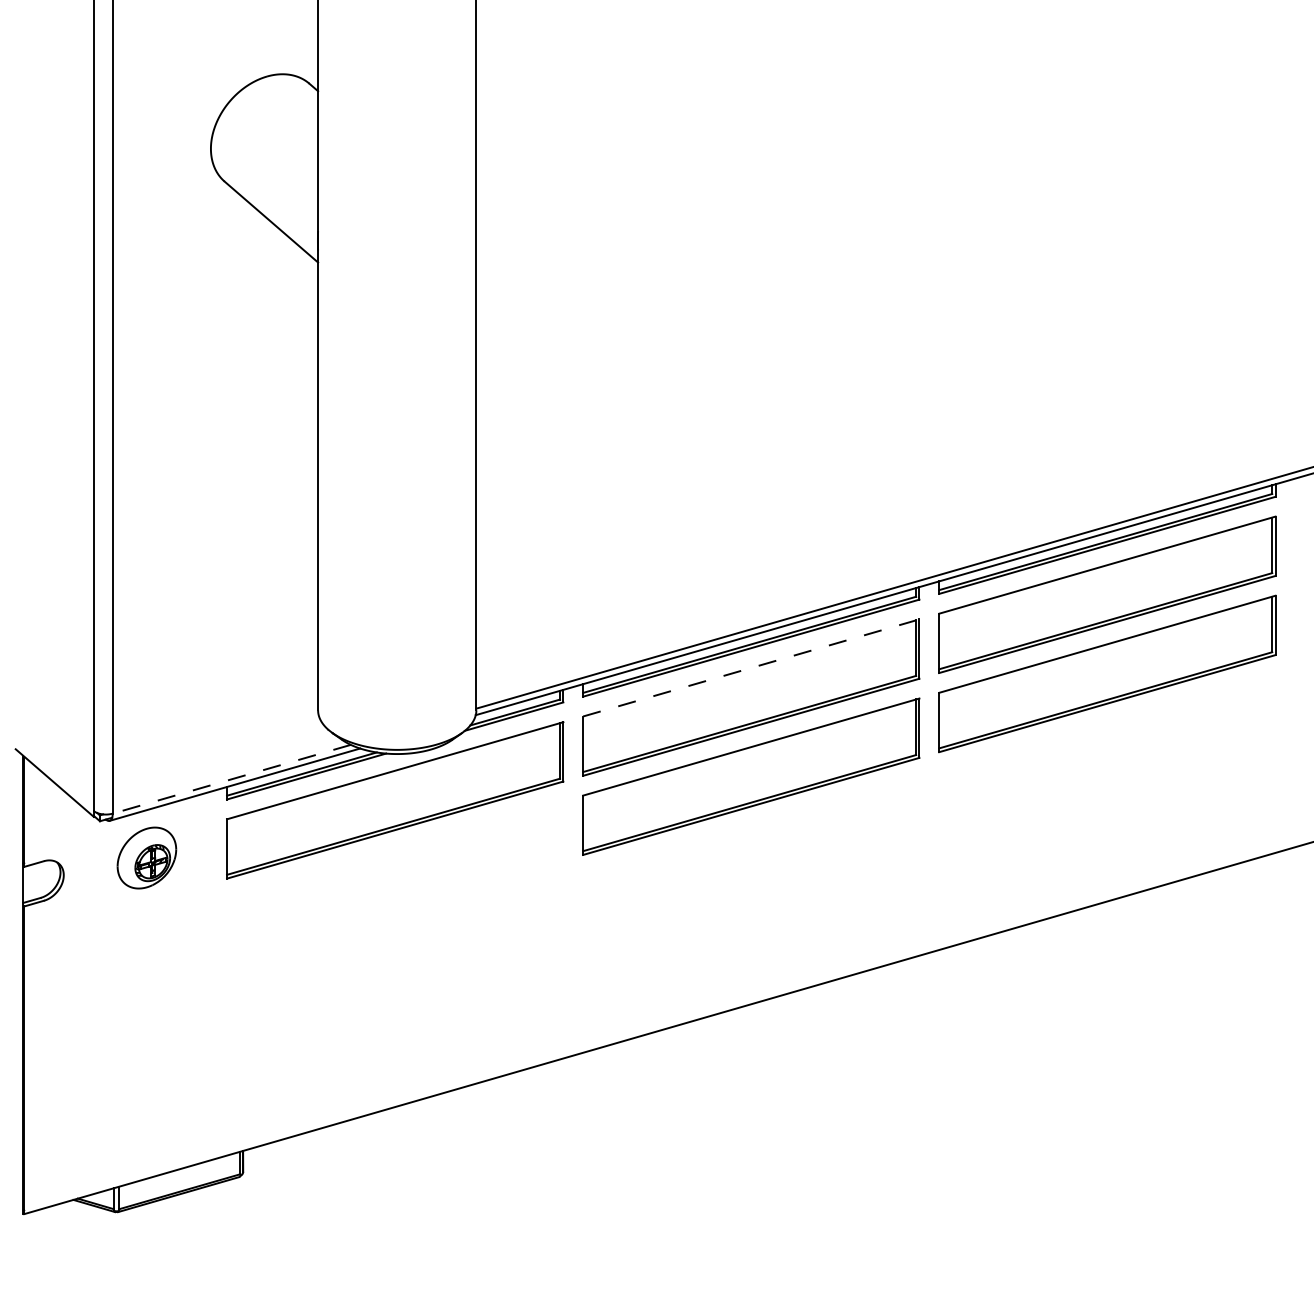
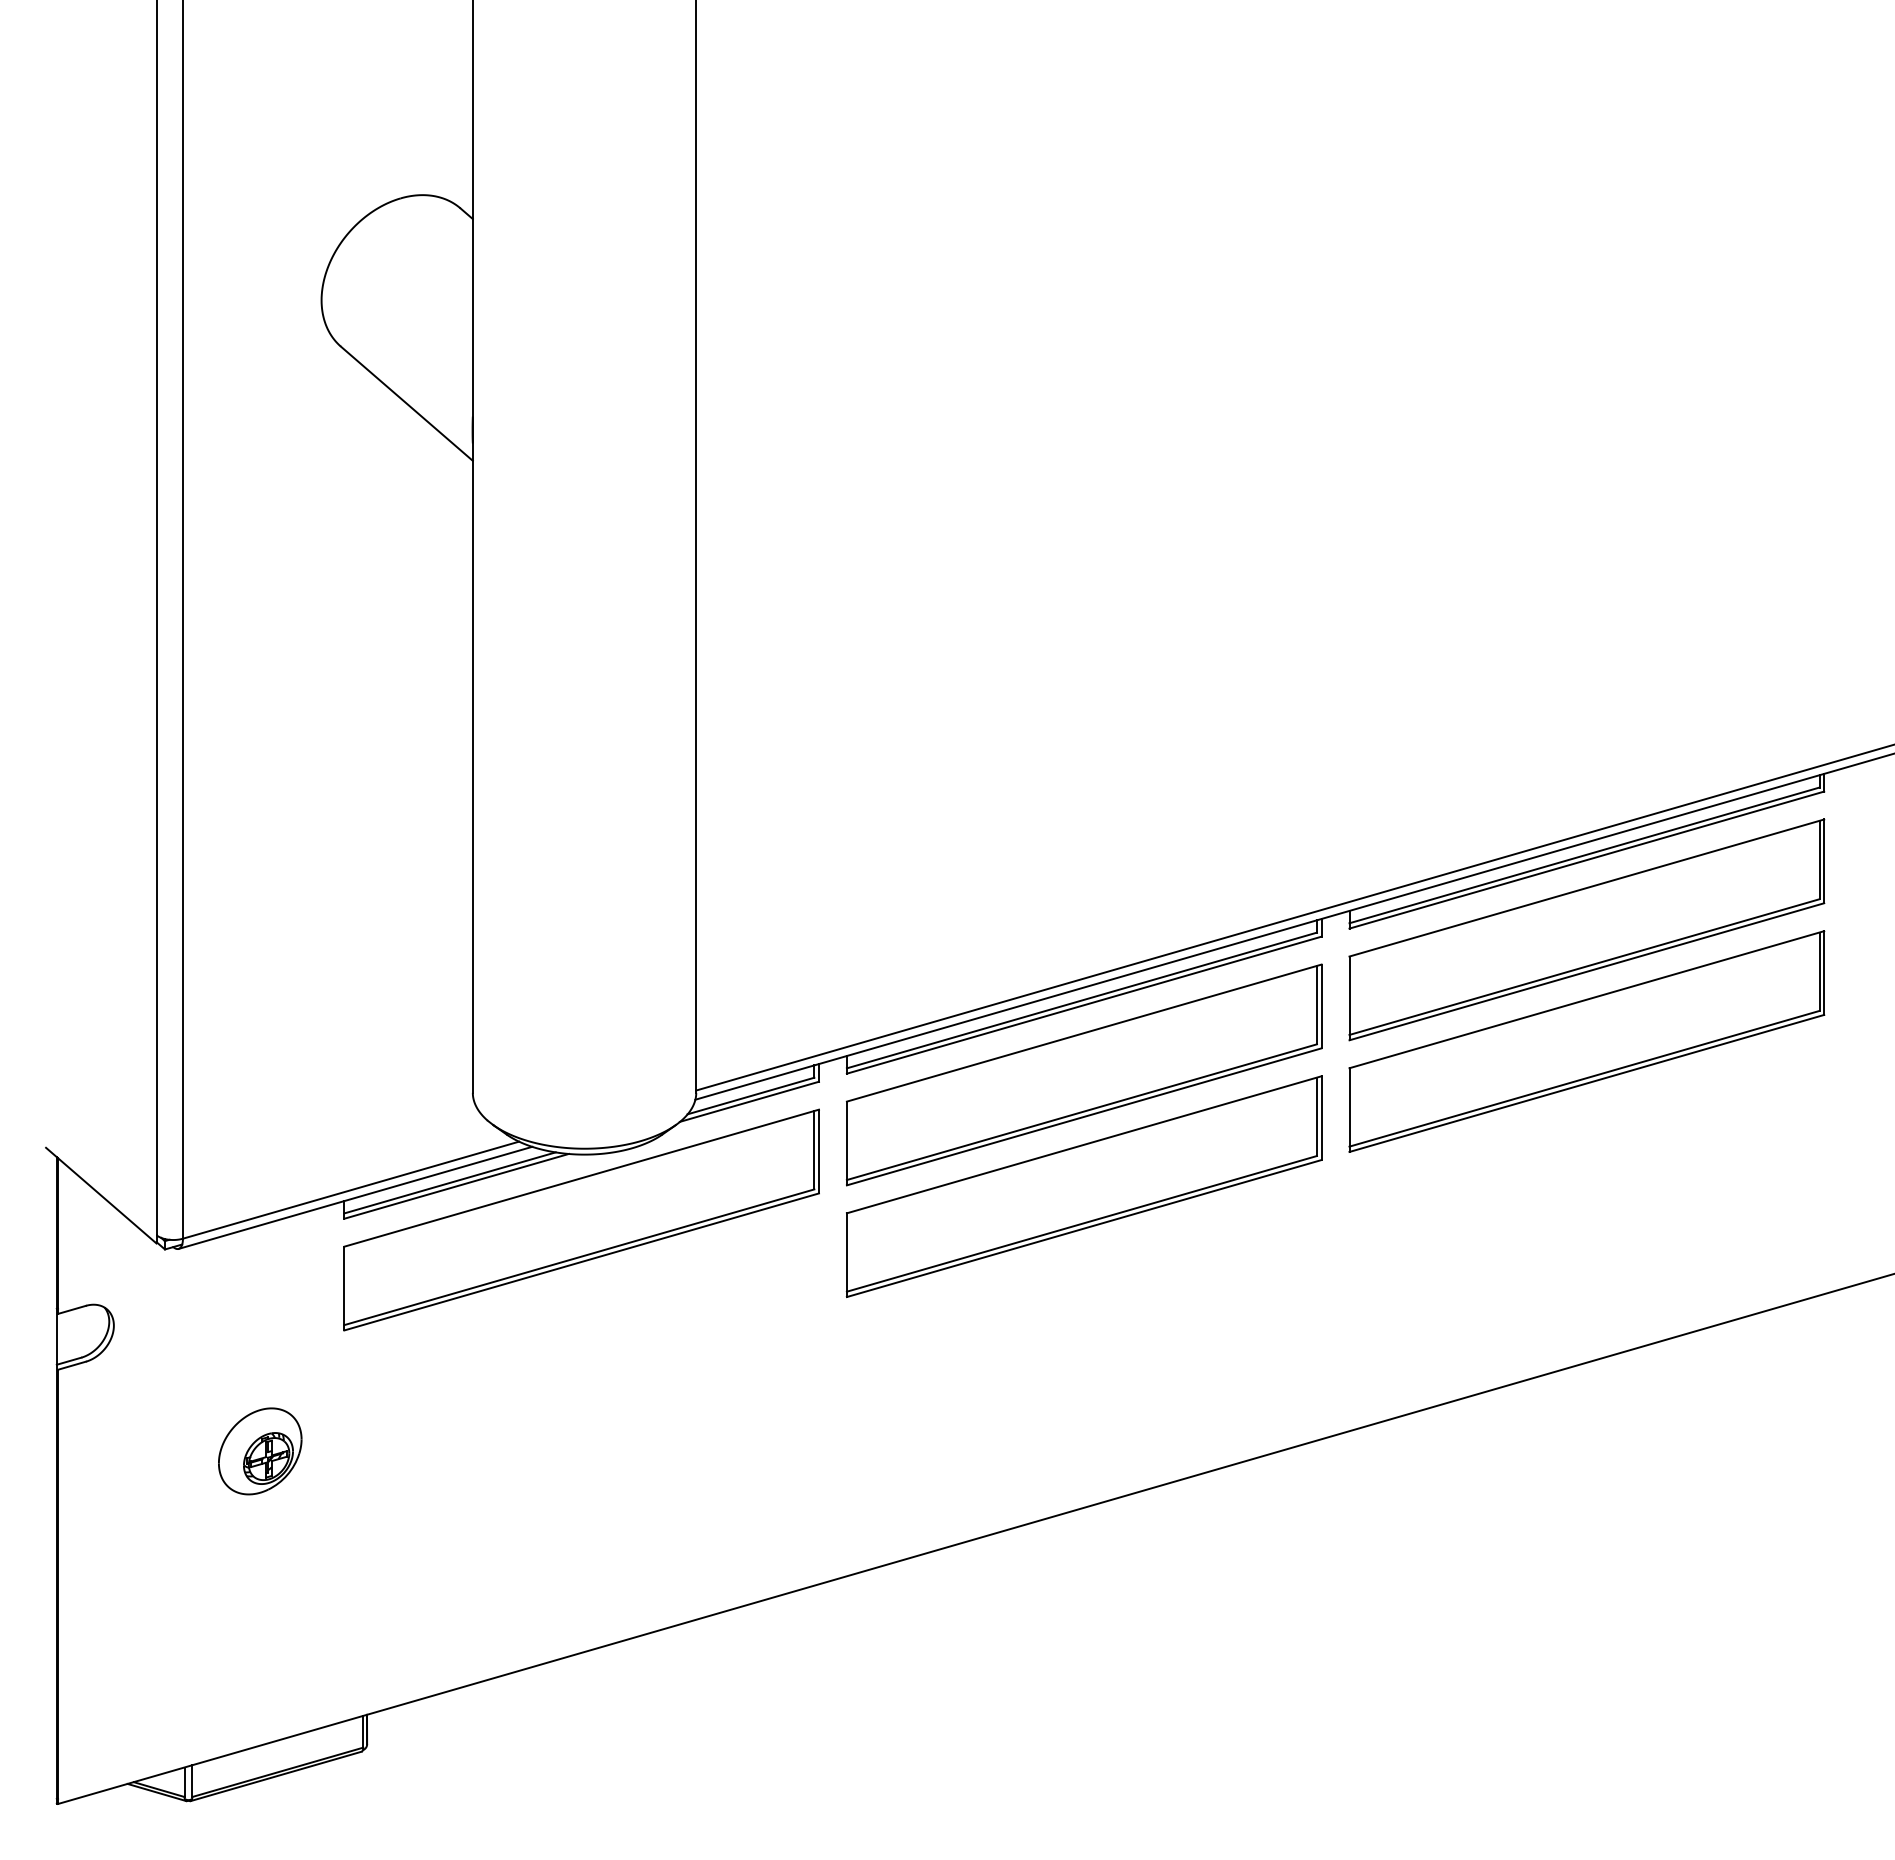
line: (751, 667) -> (1084, 1032), dashed -> solid
line: (232, 779) -> (351, 1190), dashed -> solid
part: (147, 858) -> (260, 1451), moved

